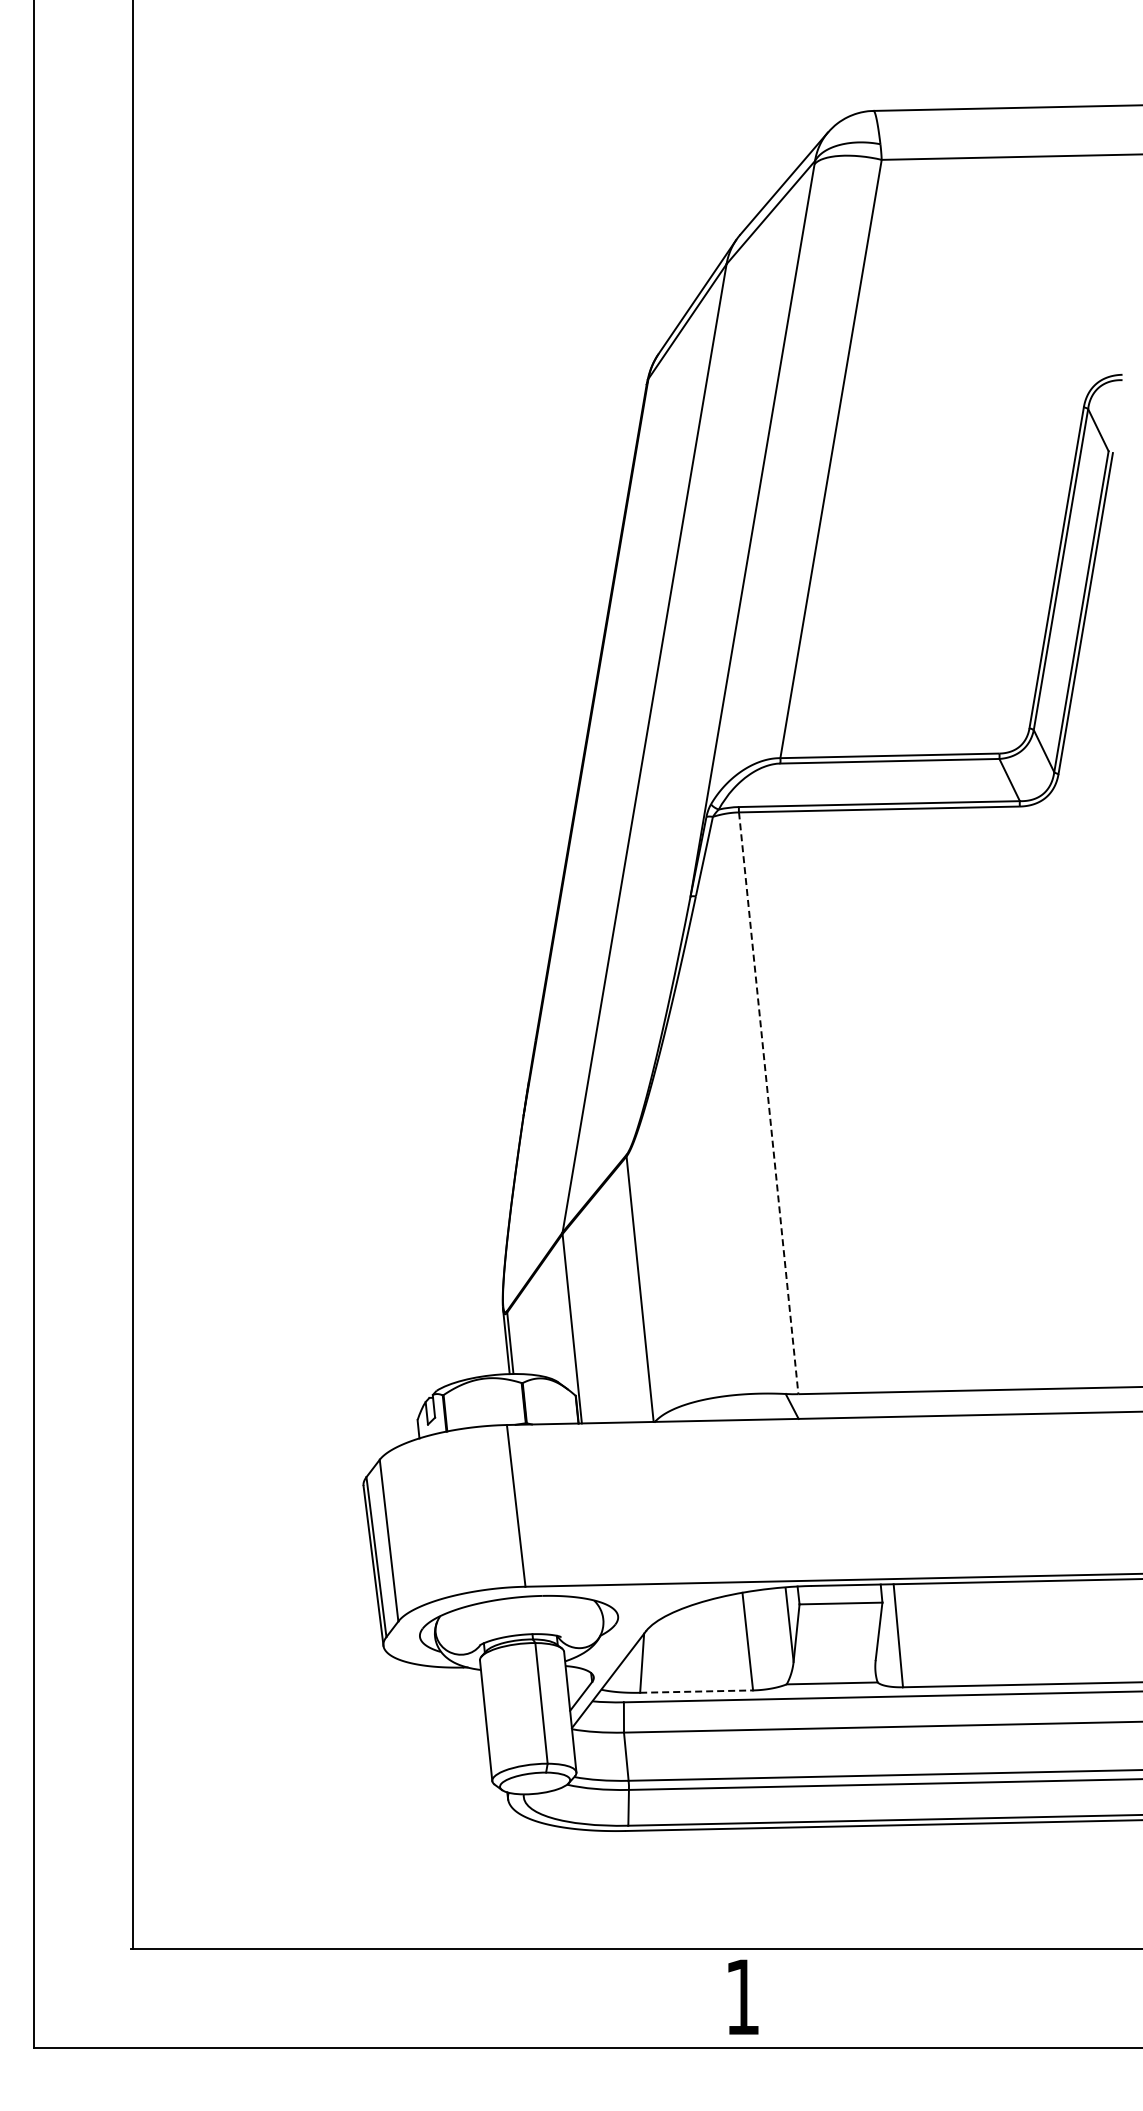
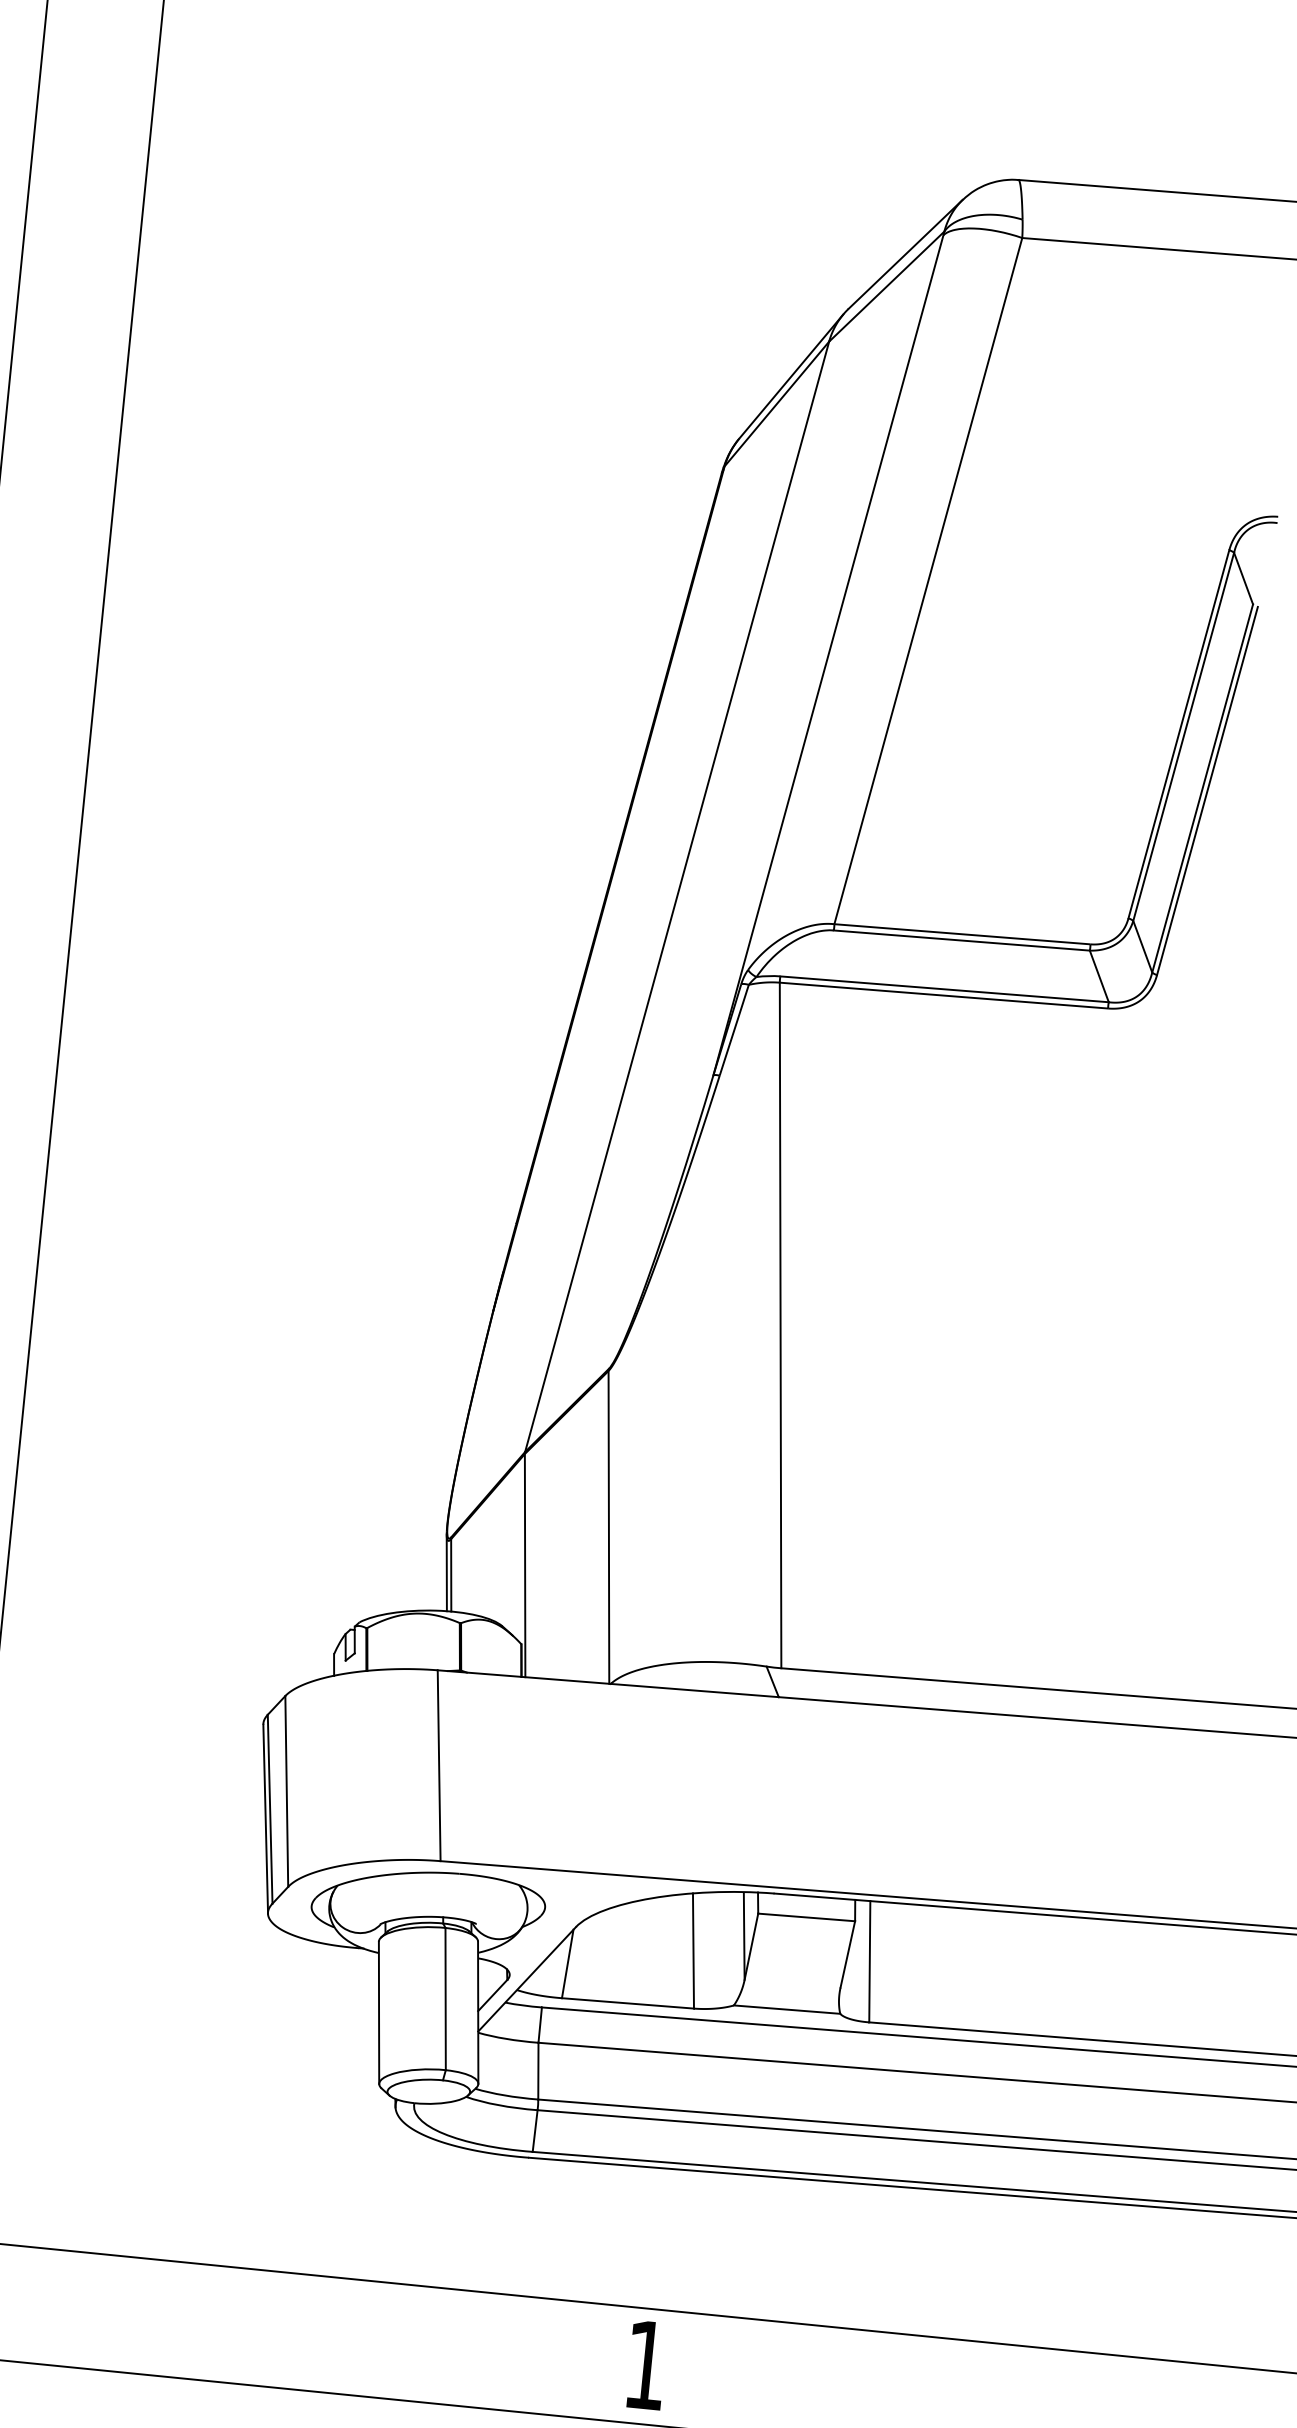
line: (768, 1103) -> (780, 1325), dashed -> solid
line: (697, 1691) -> (629, 2003), dashed -> solid

